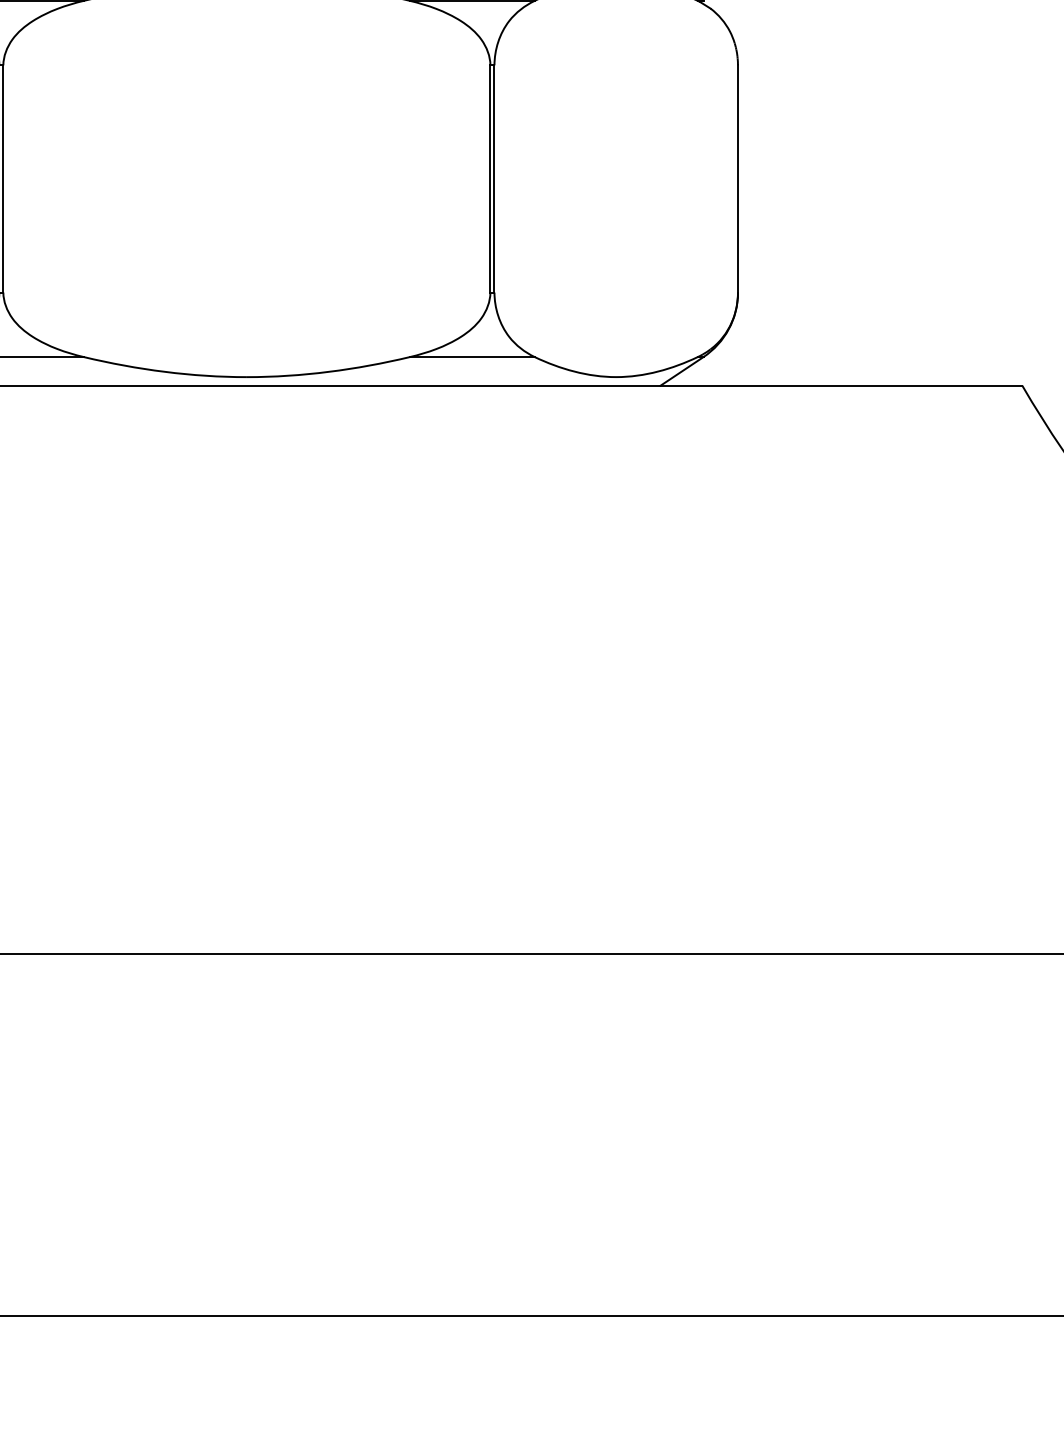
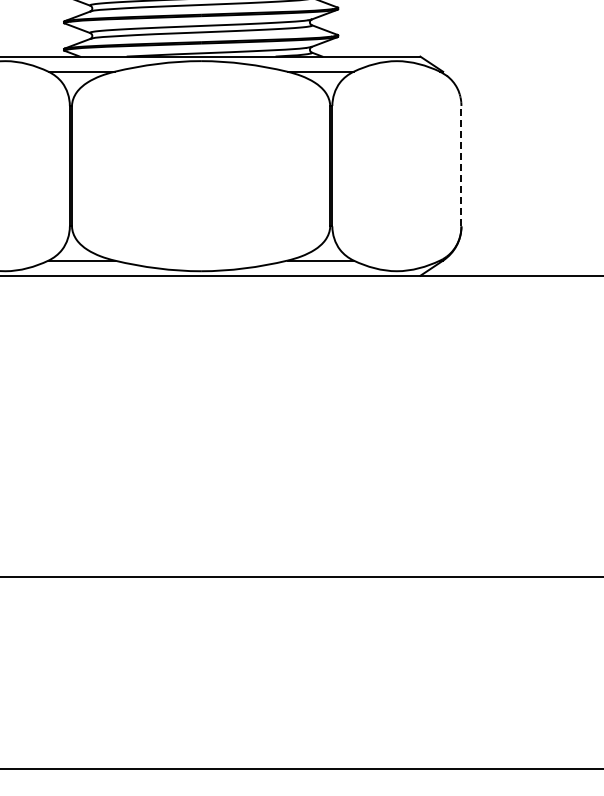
line: (738, 177) -> (461, 165), solid -> dashed

